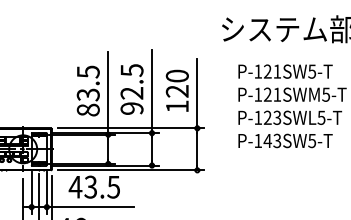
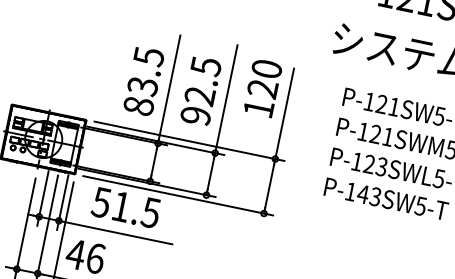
text: (176, 90) -> (261, 87), moved
text: (82, 186) -> (110, 203), 43.5 -> 51.5

